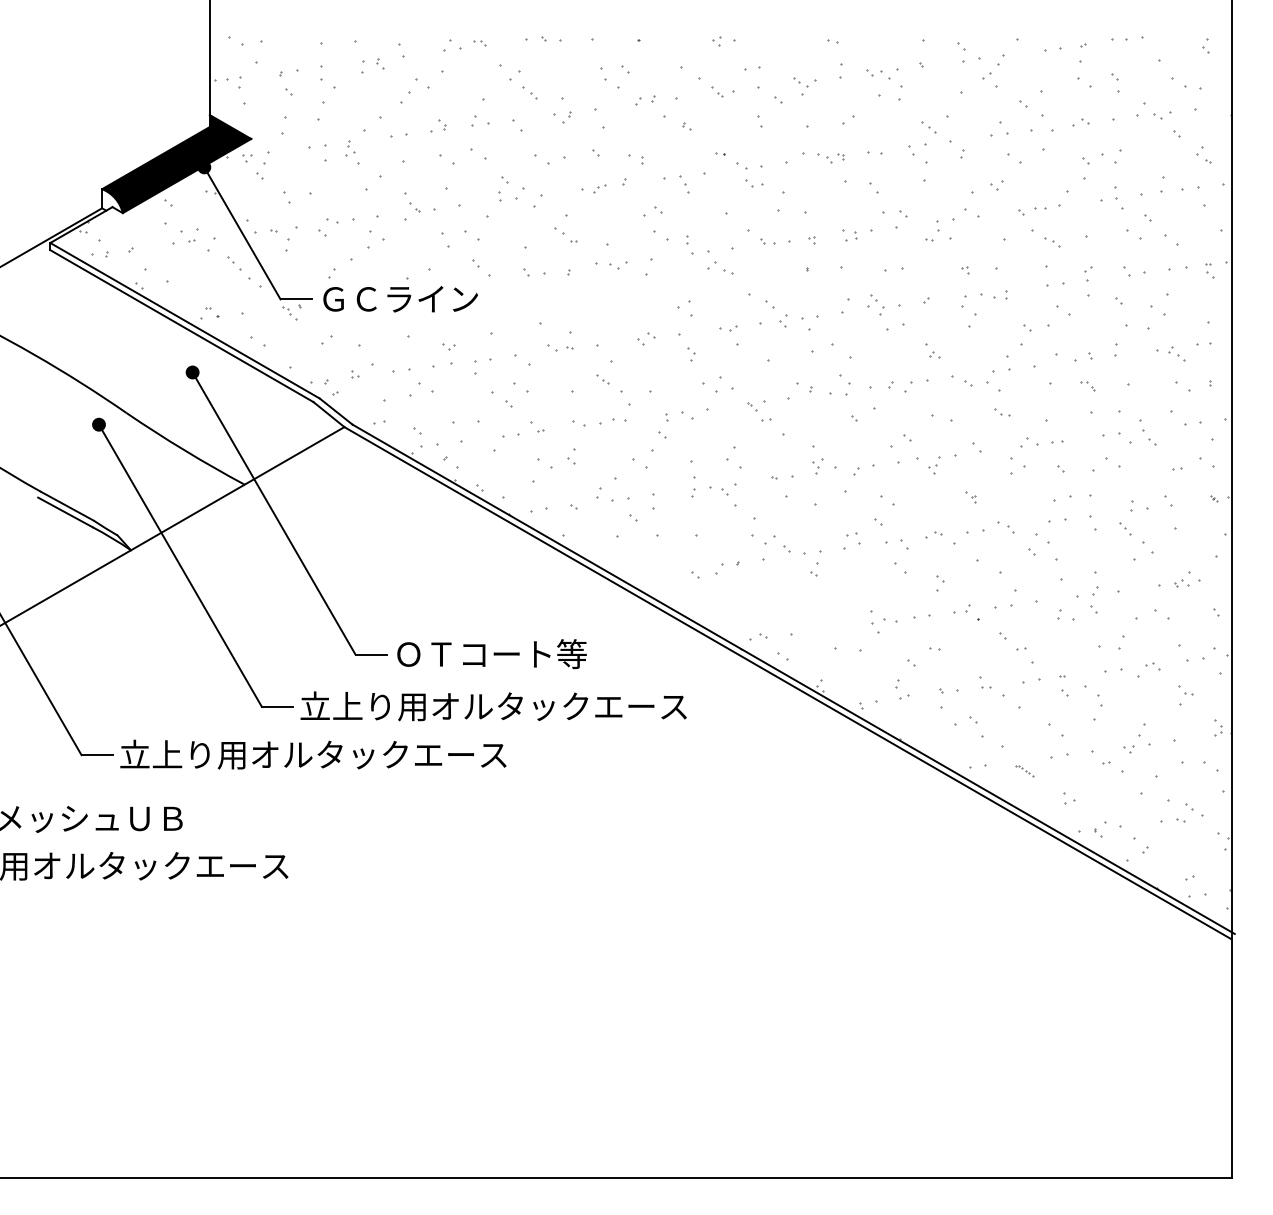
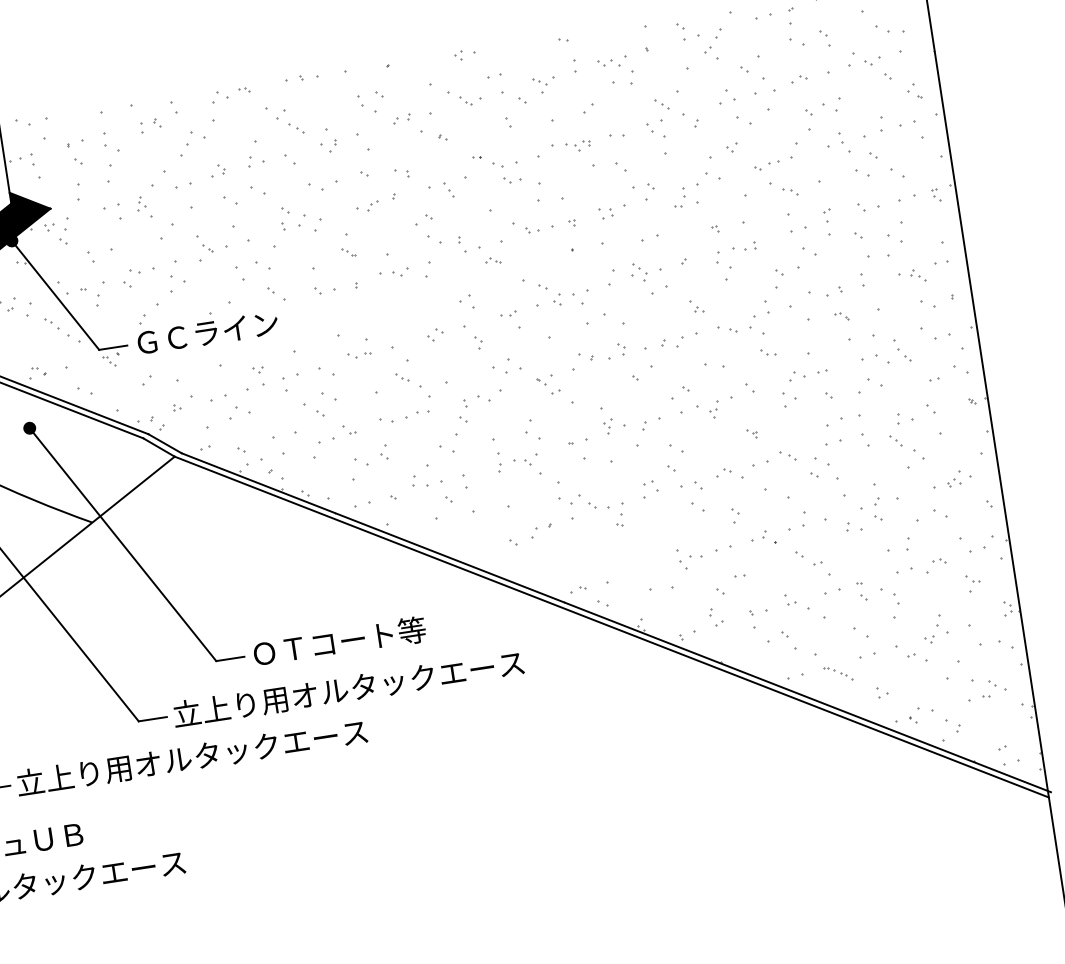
part: (565, 235) -> (348, 252), size x0.62
part: (720, 267) -> (493, 260), size x0.62
part: (844, 384) -> (621, 348), size x0.62
part: (1024, 770) -> (837, 673), size x1.67

